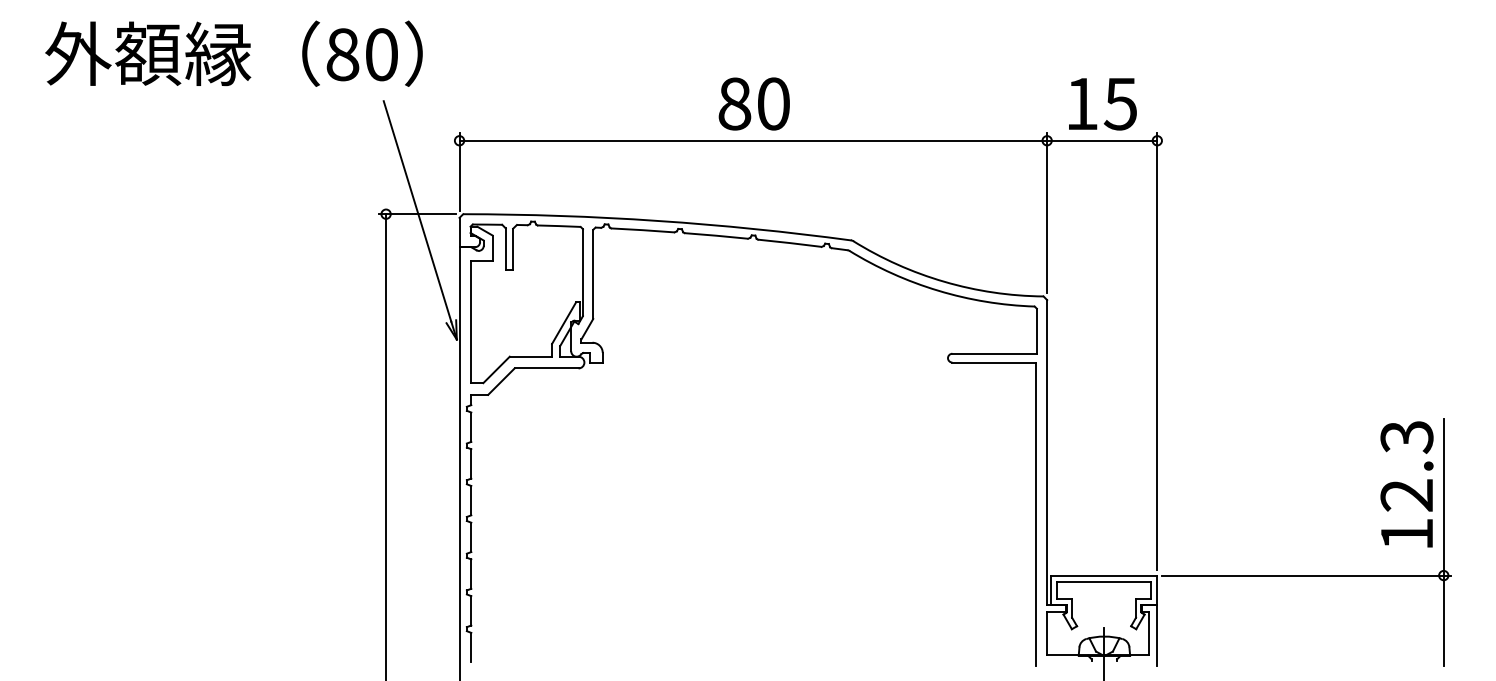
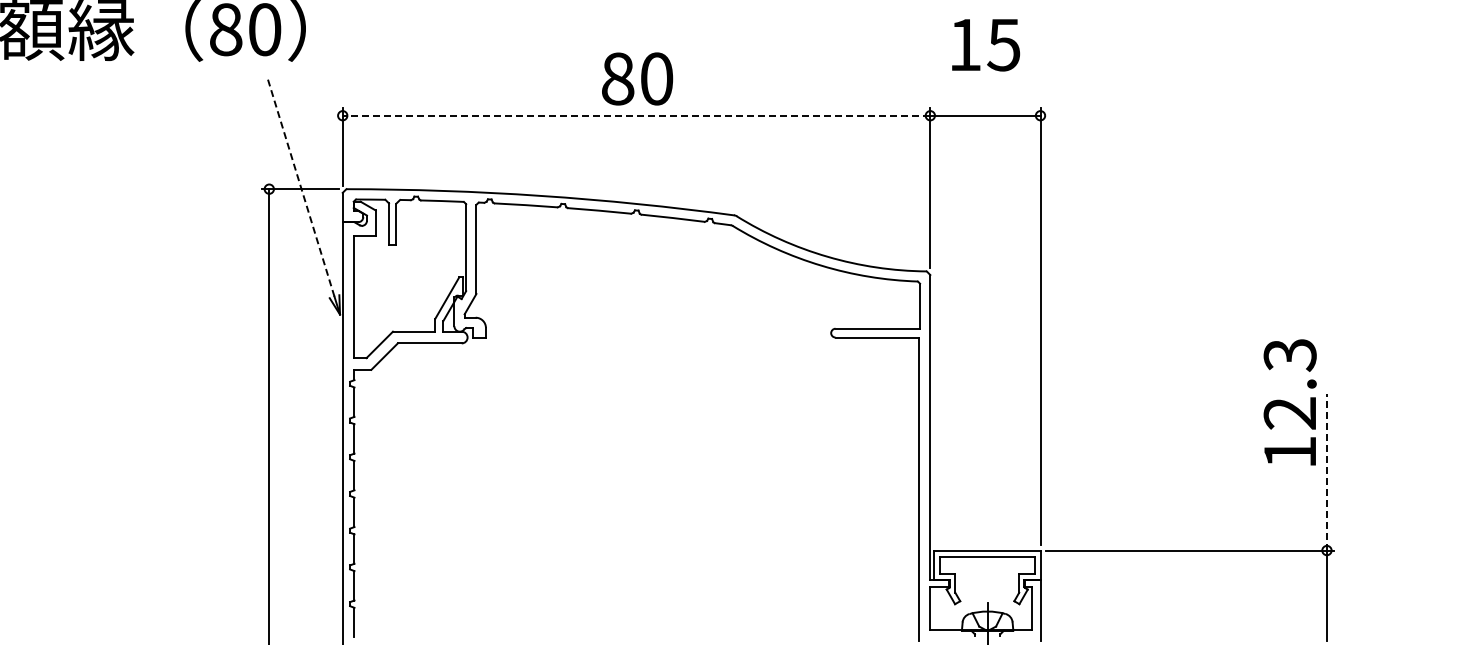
text: (1102, 104) -> (985, 45), moved
line: (753, 140) -> (636, 115), solid -> dashed
line: (417, 210) -> (300, 185), solid -> dashed
text: (1406, 484) -> (1289, 402), moved
line: (1443, 496) -> (1326, 471), solid -> dashed

